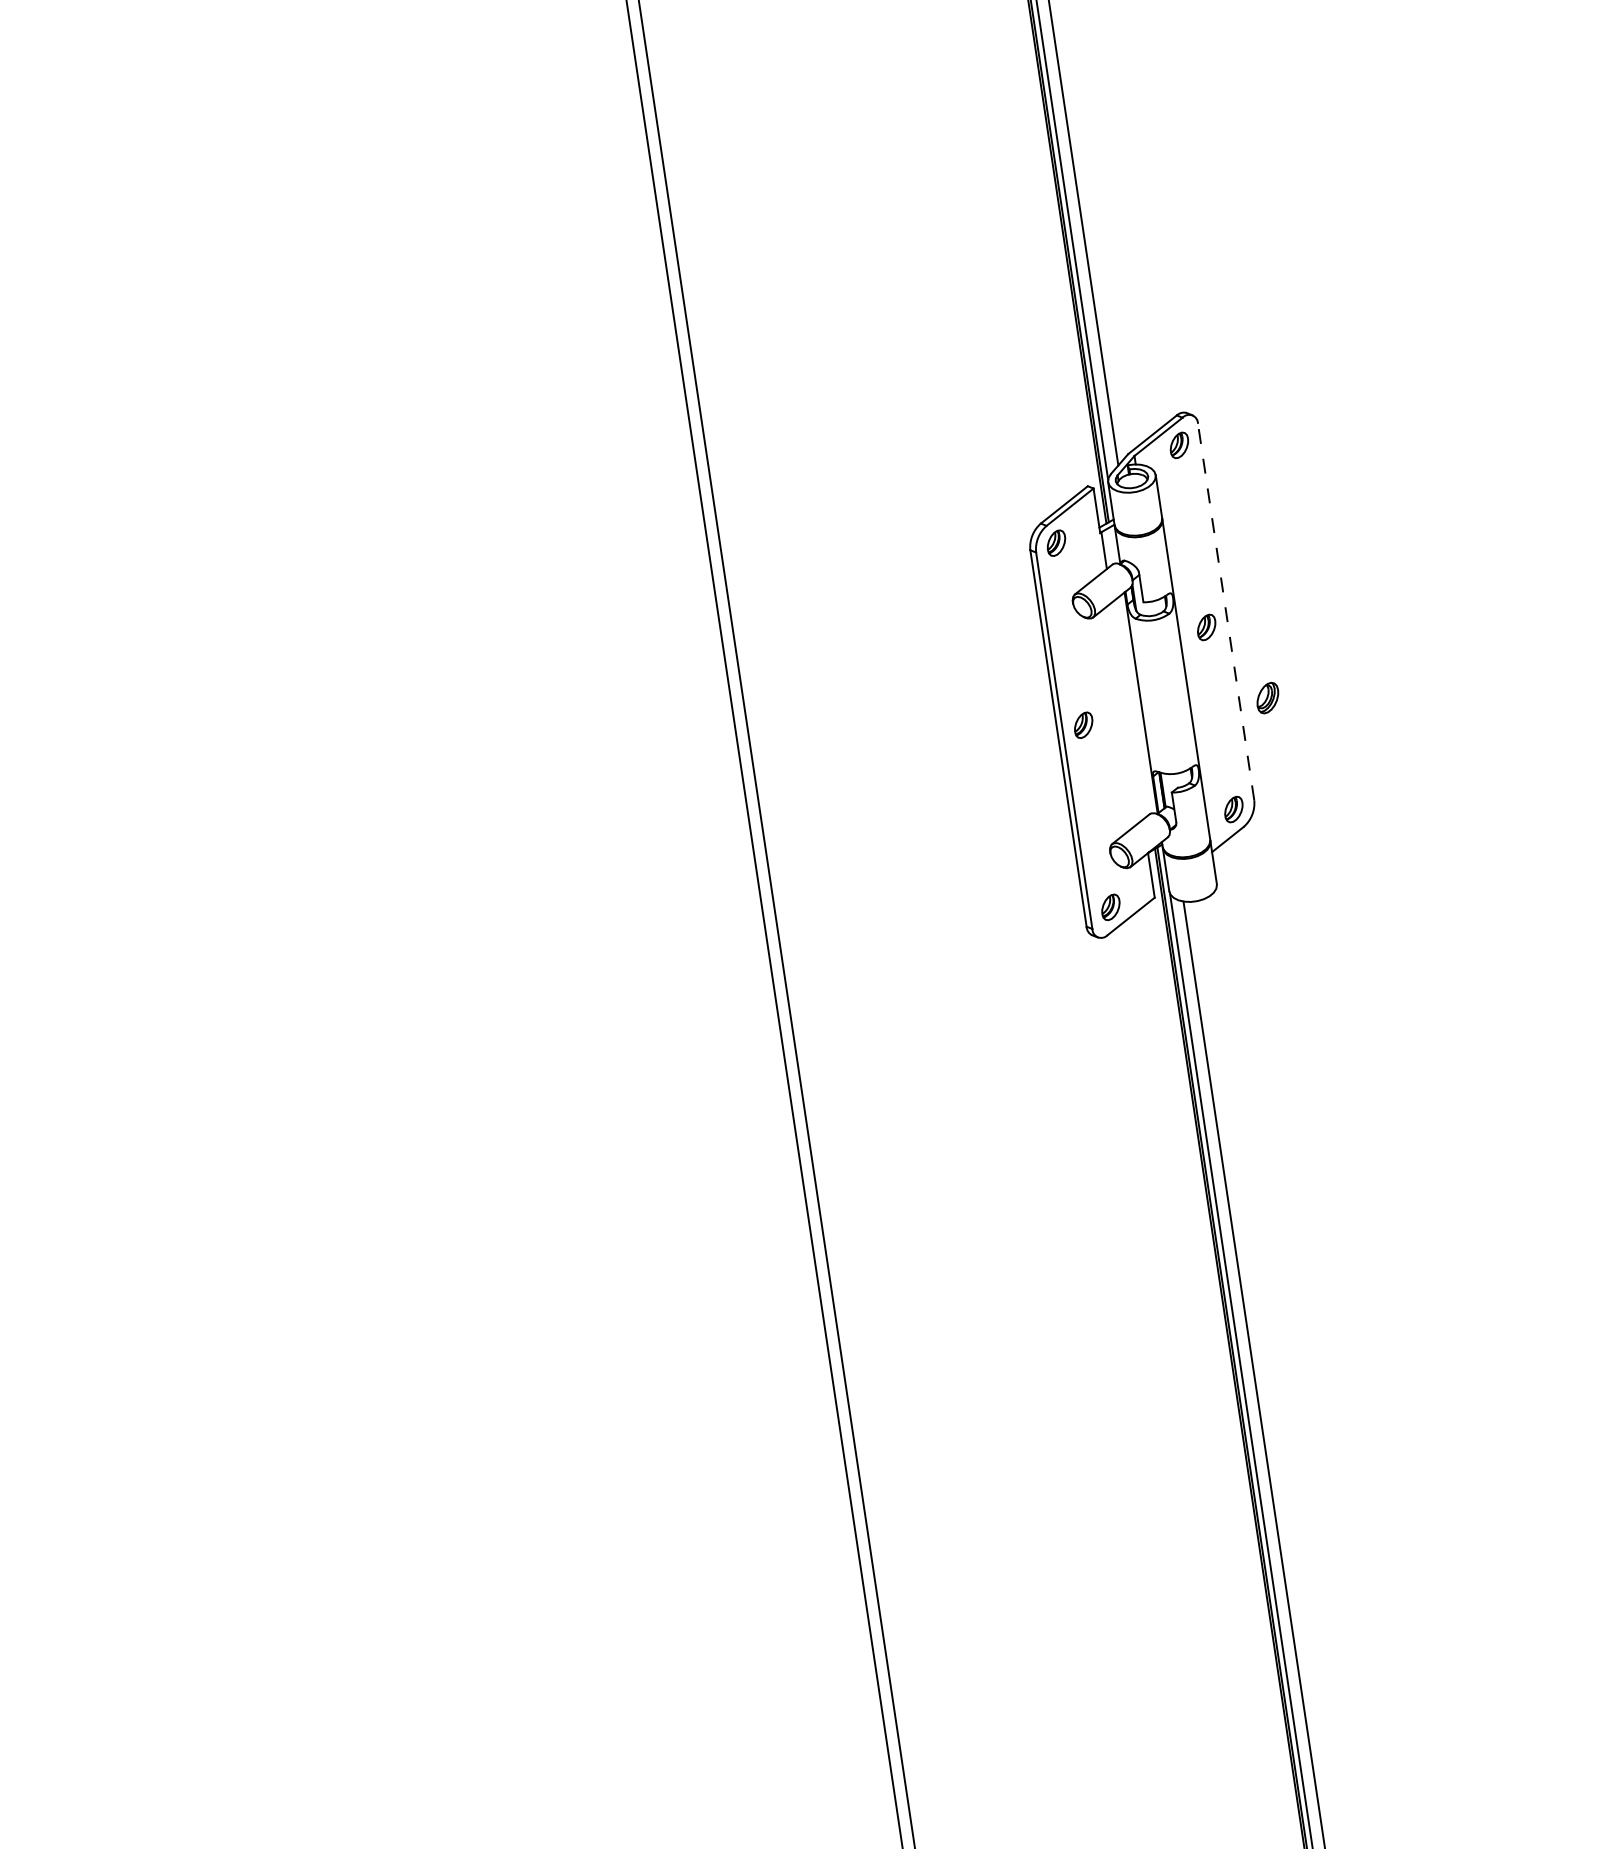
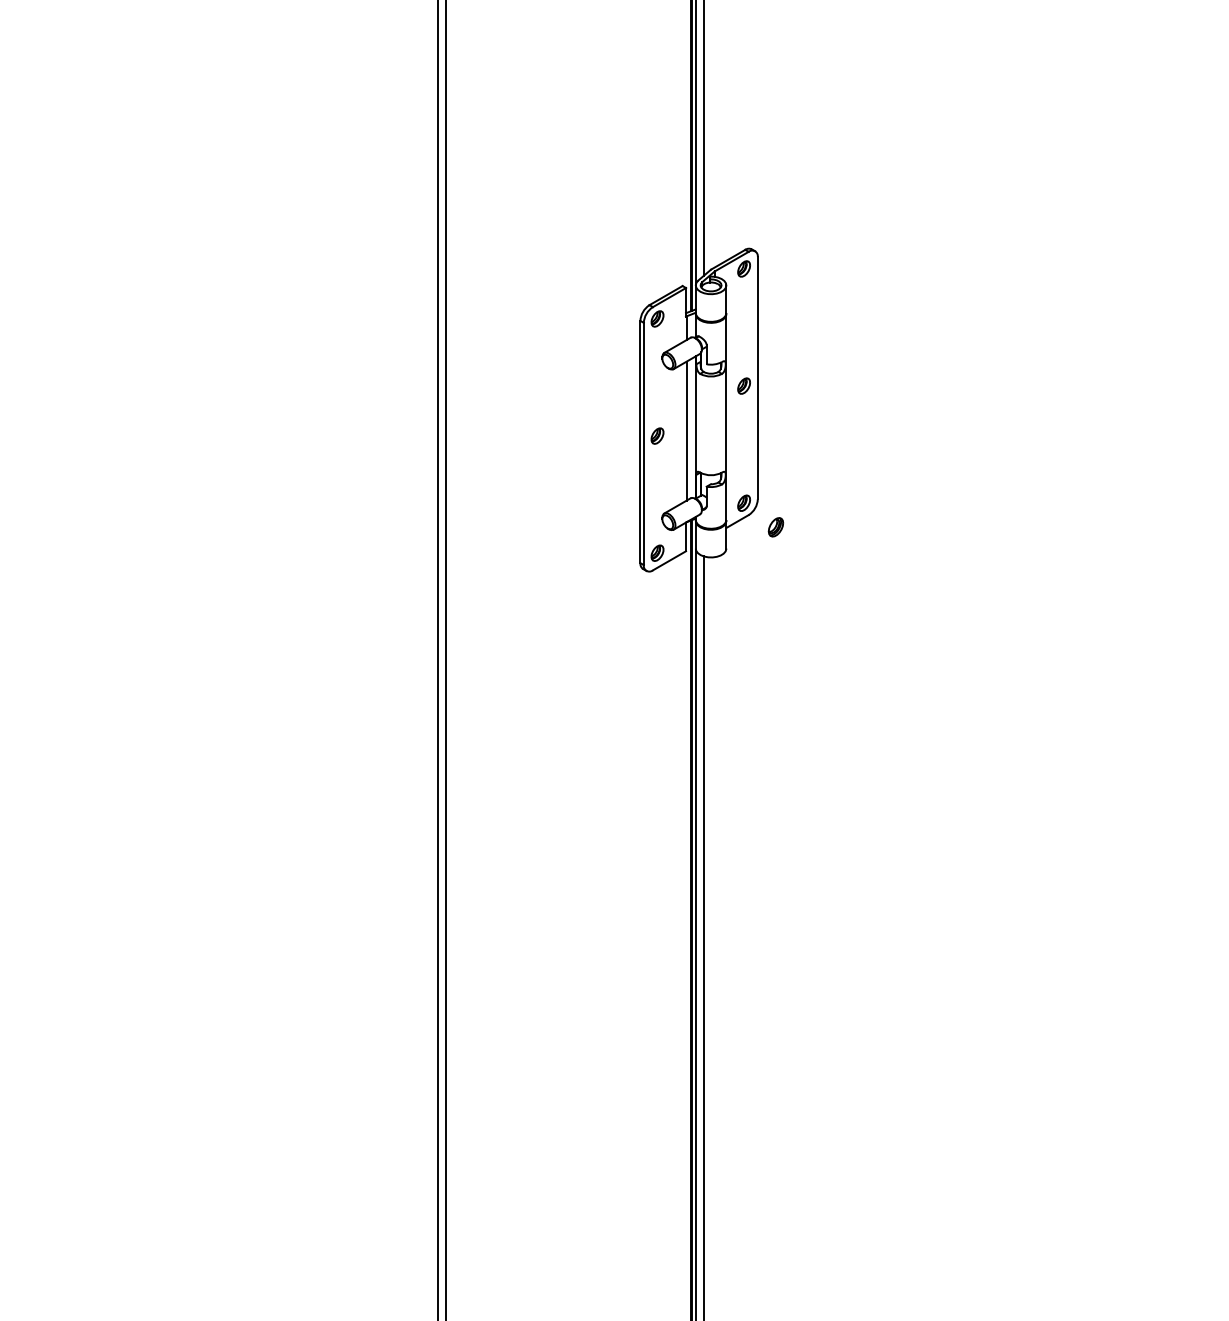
line: (1225, 610) -> (757, 377), dashed -> solid
part: (1267, 698) -> (775, 527), moved
line: (1127, 709) -> (686, 430), added

